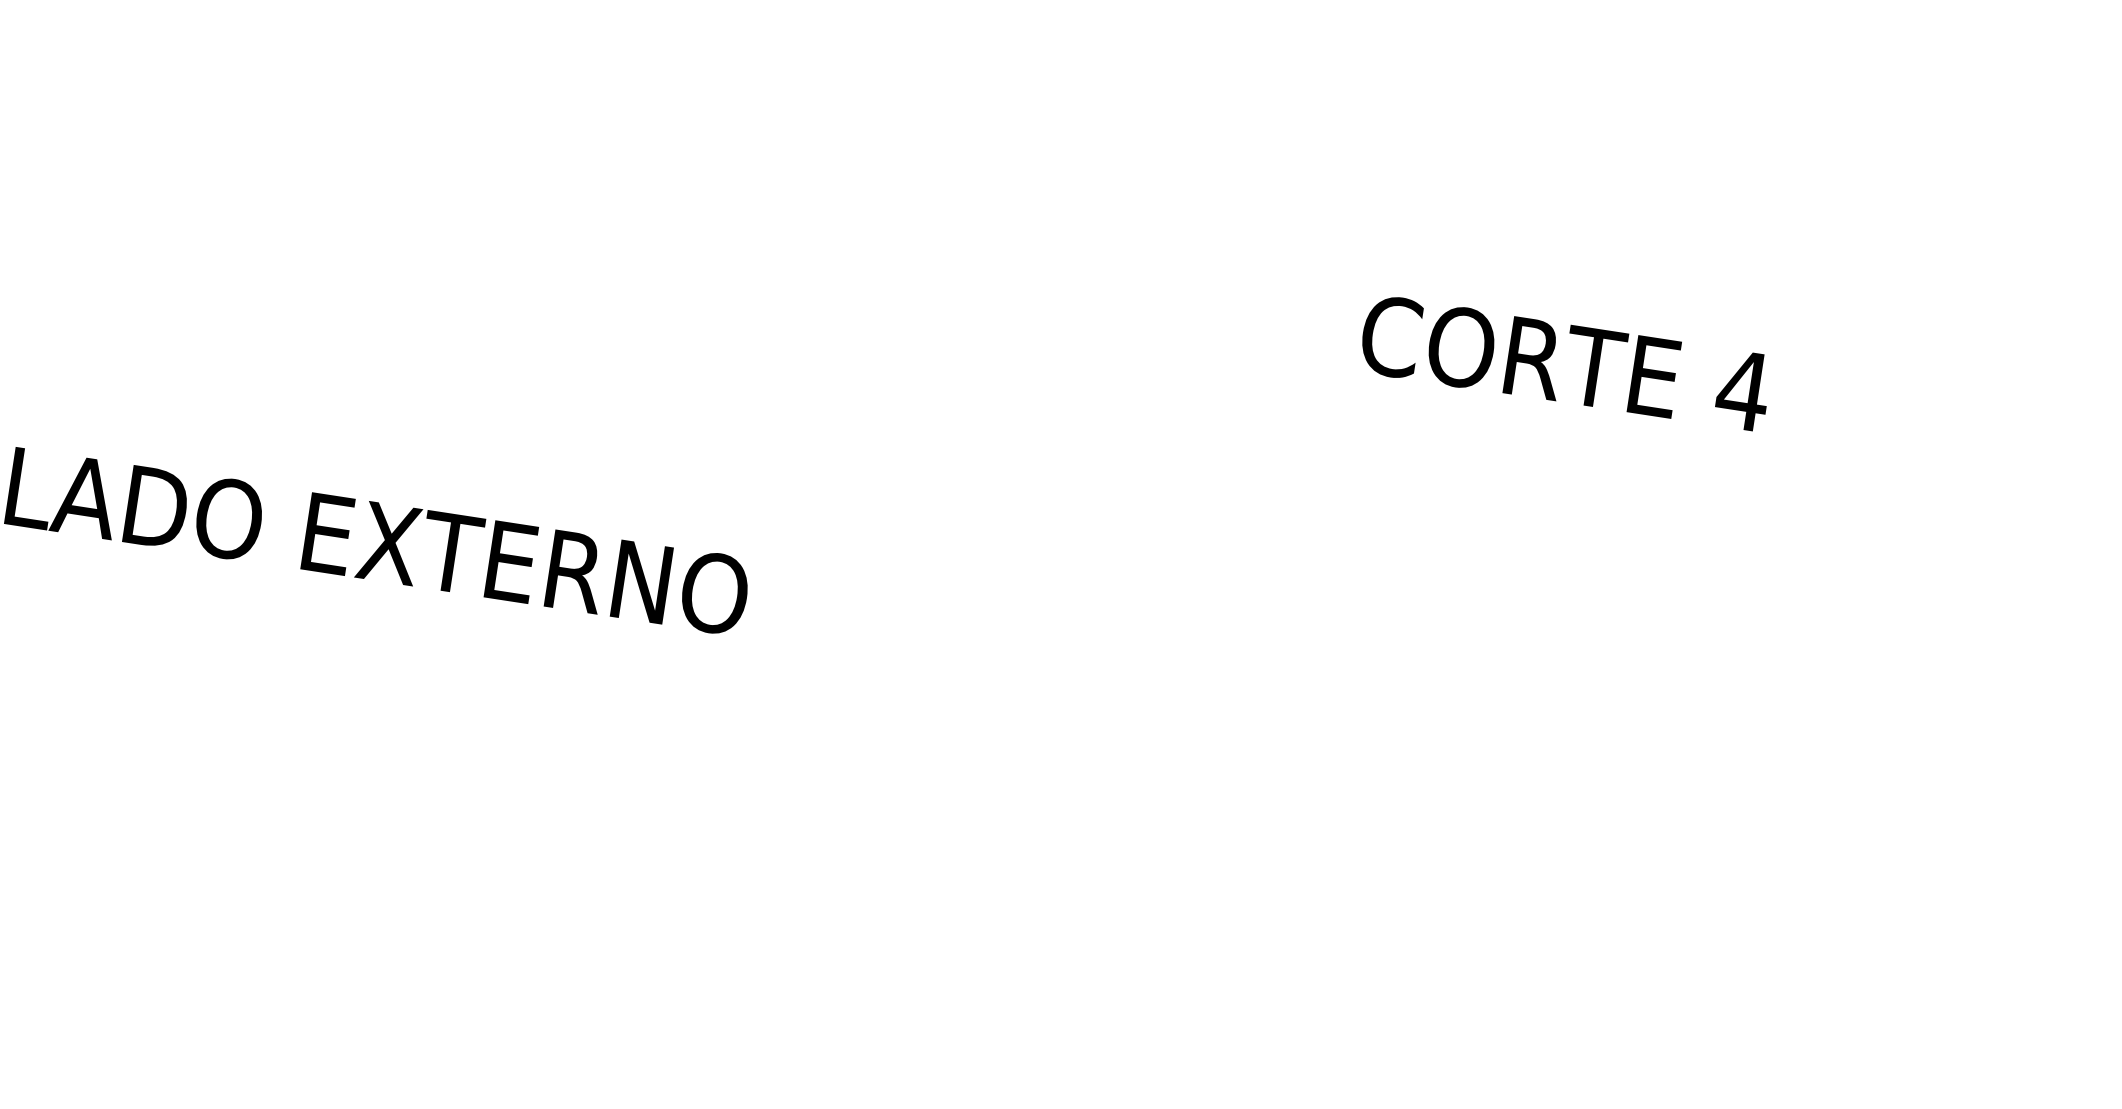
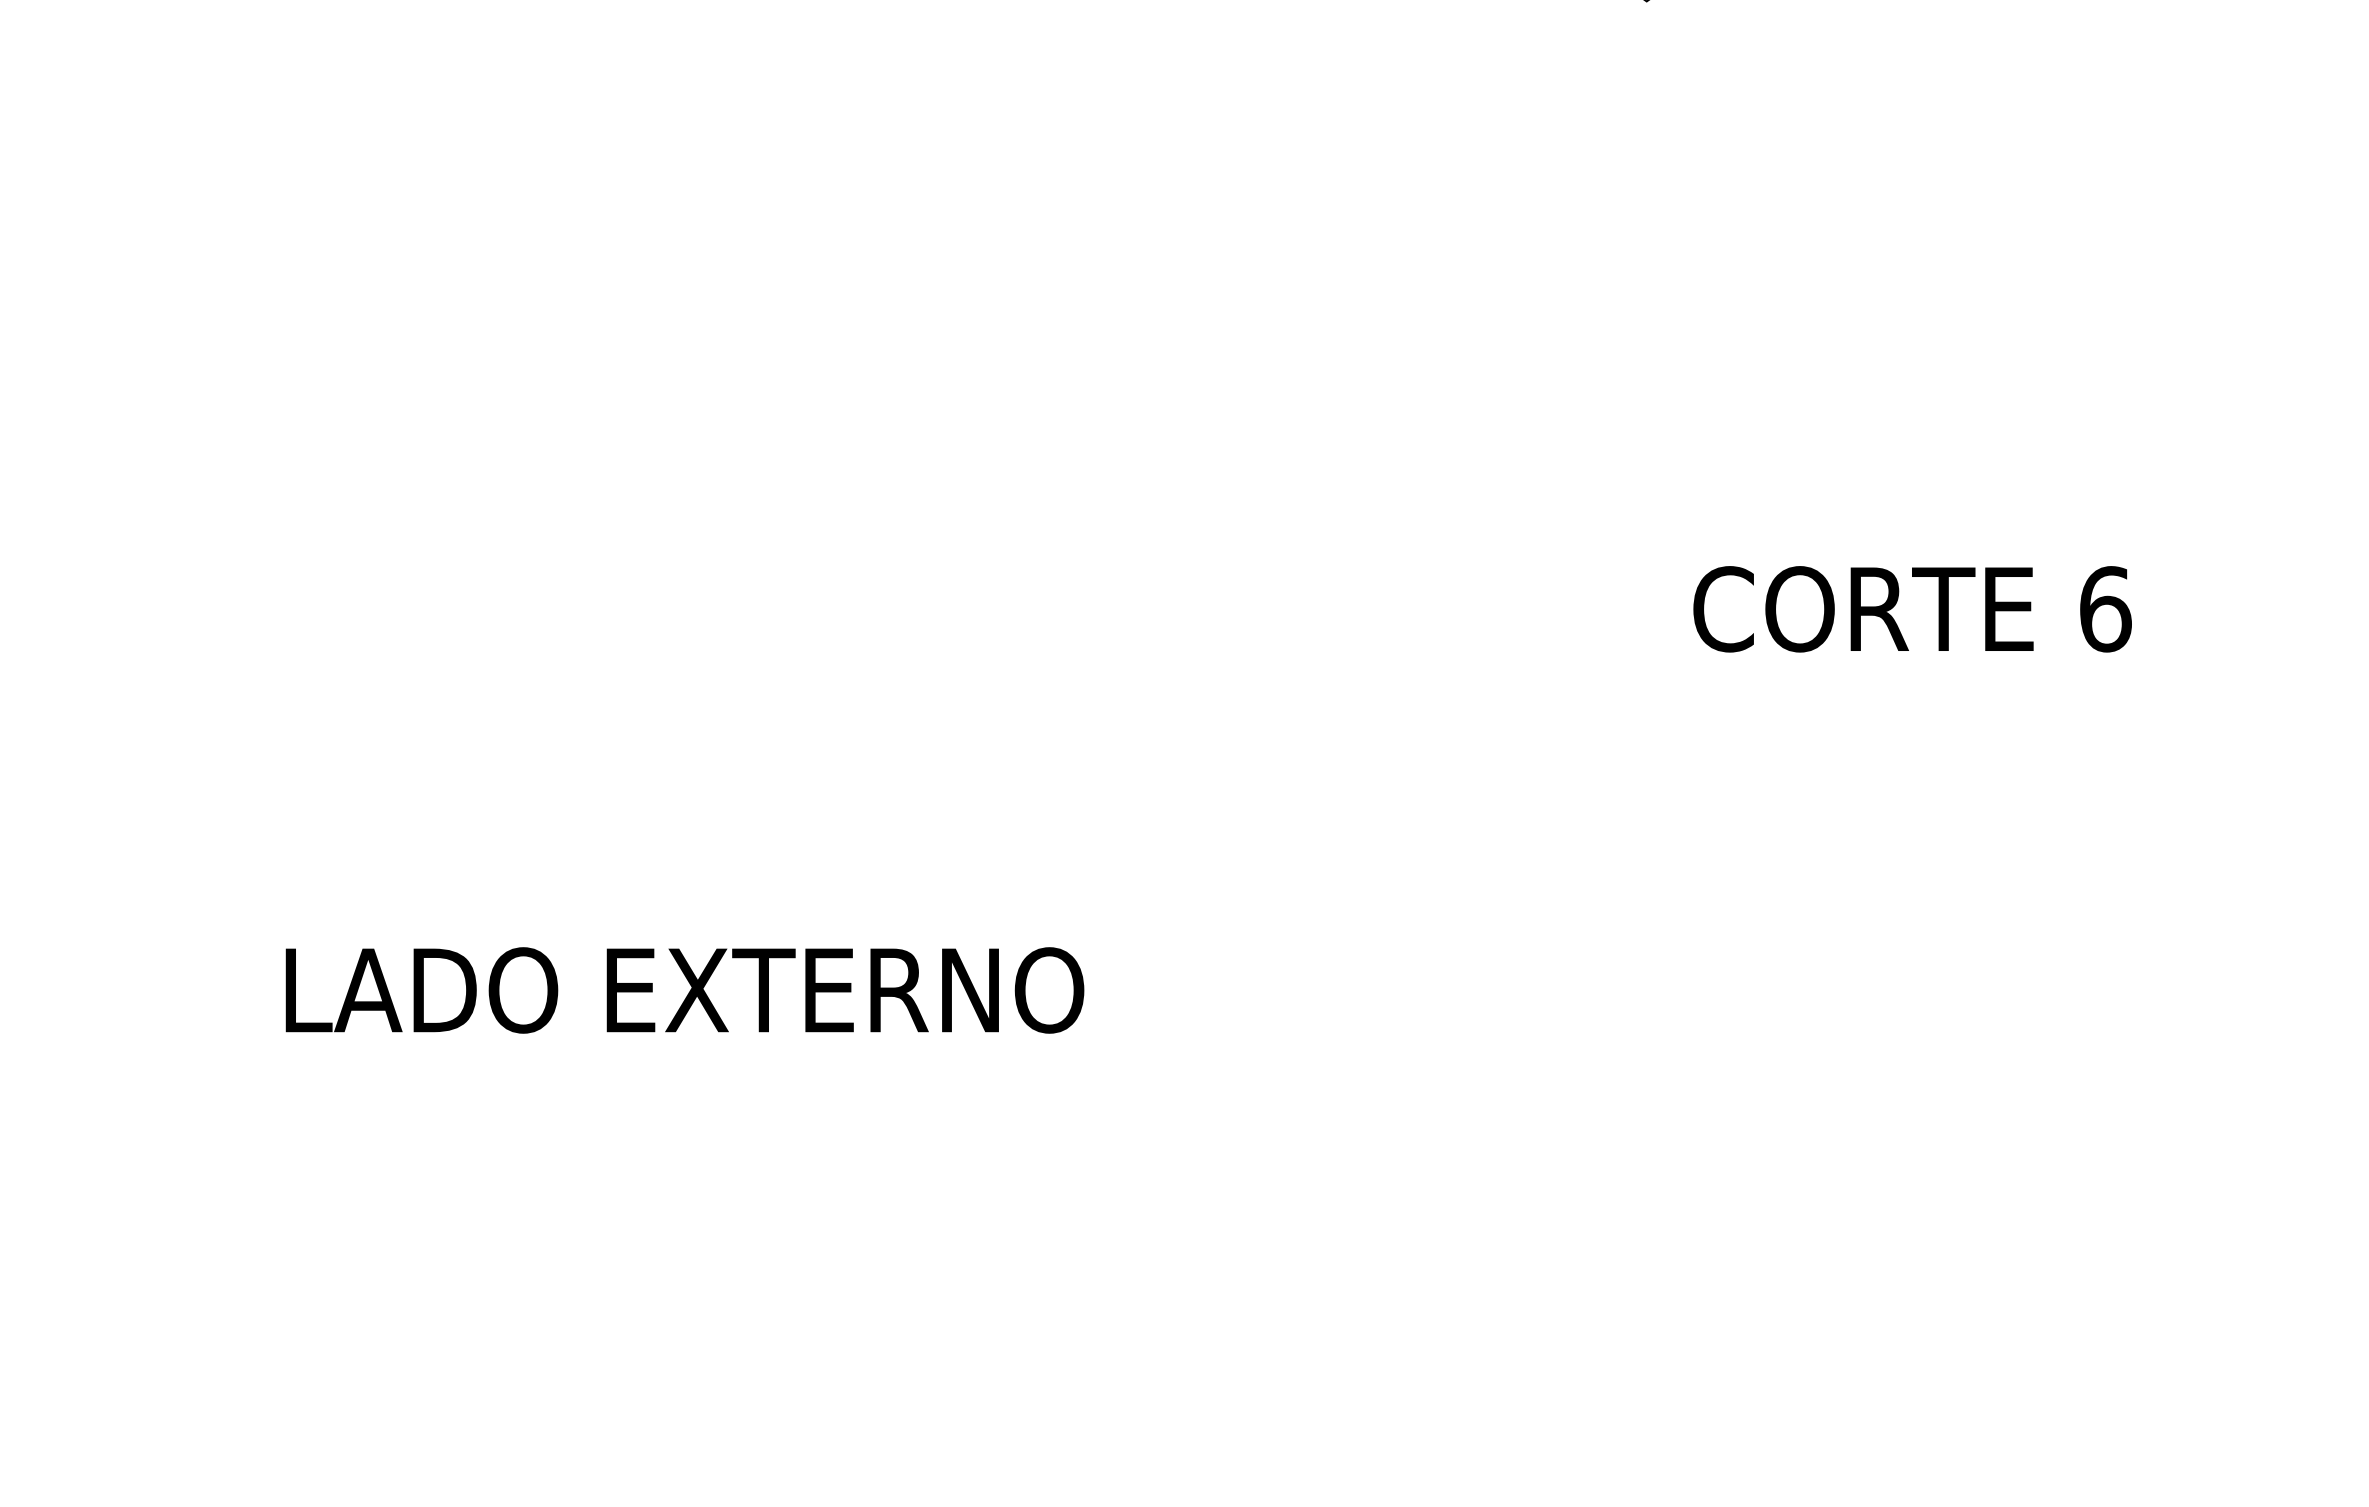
text: (1743, 390) -> (2105, 609), 4 -> 6

